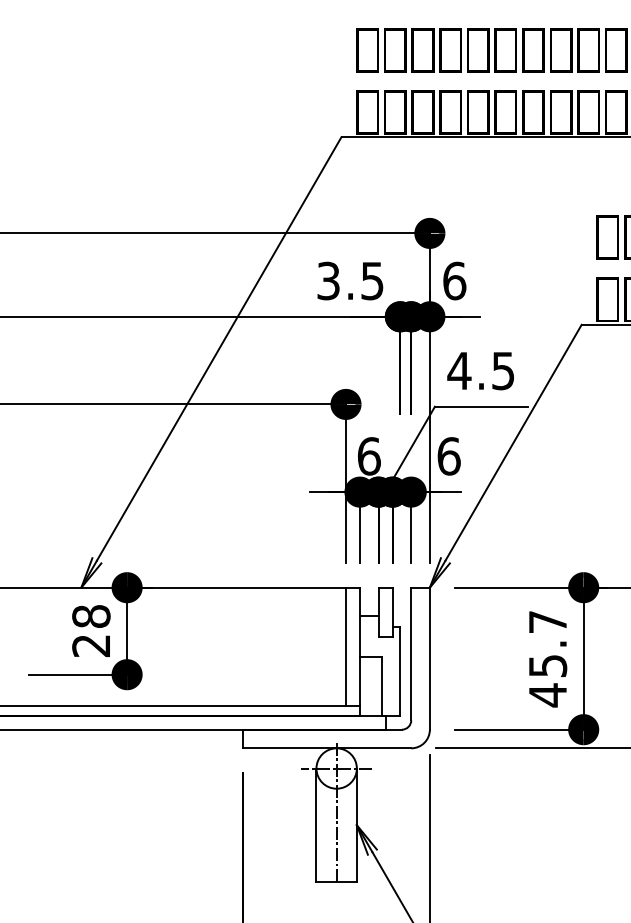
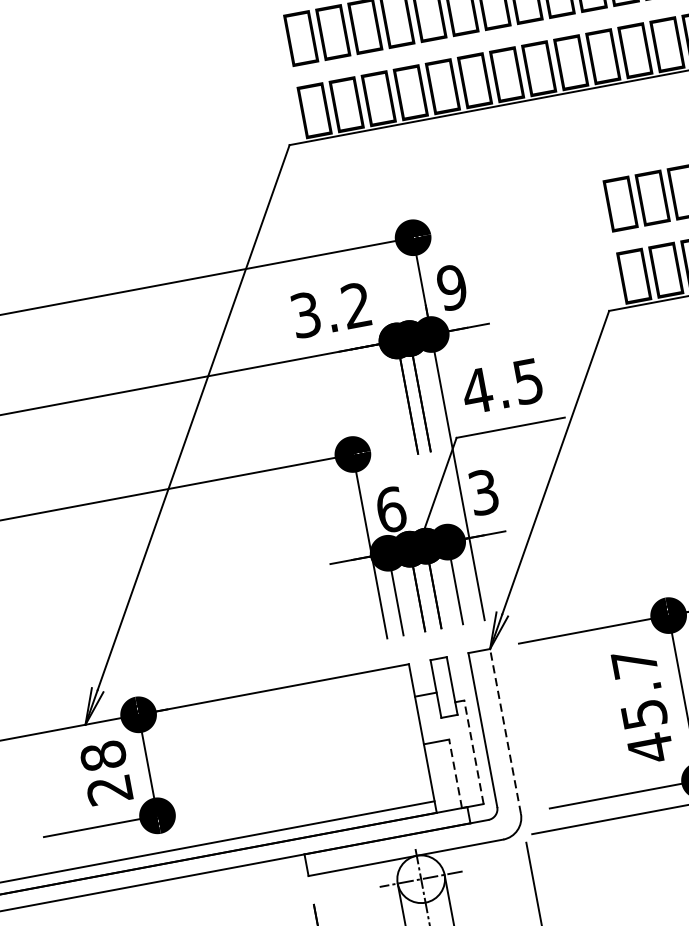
text: (372, 280) -> (356, 304), 3.5 -> 3.2
text: (454, 280) -> (451, 287), 6 -> 9
text: (448, 456) -> (483, 492), 6 -> 3
line: (345, 646) -> (404, 735), removed
line: (429, 658) -> (505, 731), solid -> dashed
line: (400, 671) -> (474, 752), solid -> dashed
line: (381, 686) -> (455, 774), solid -> dashed

